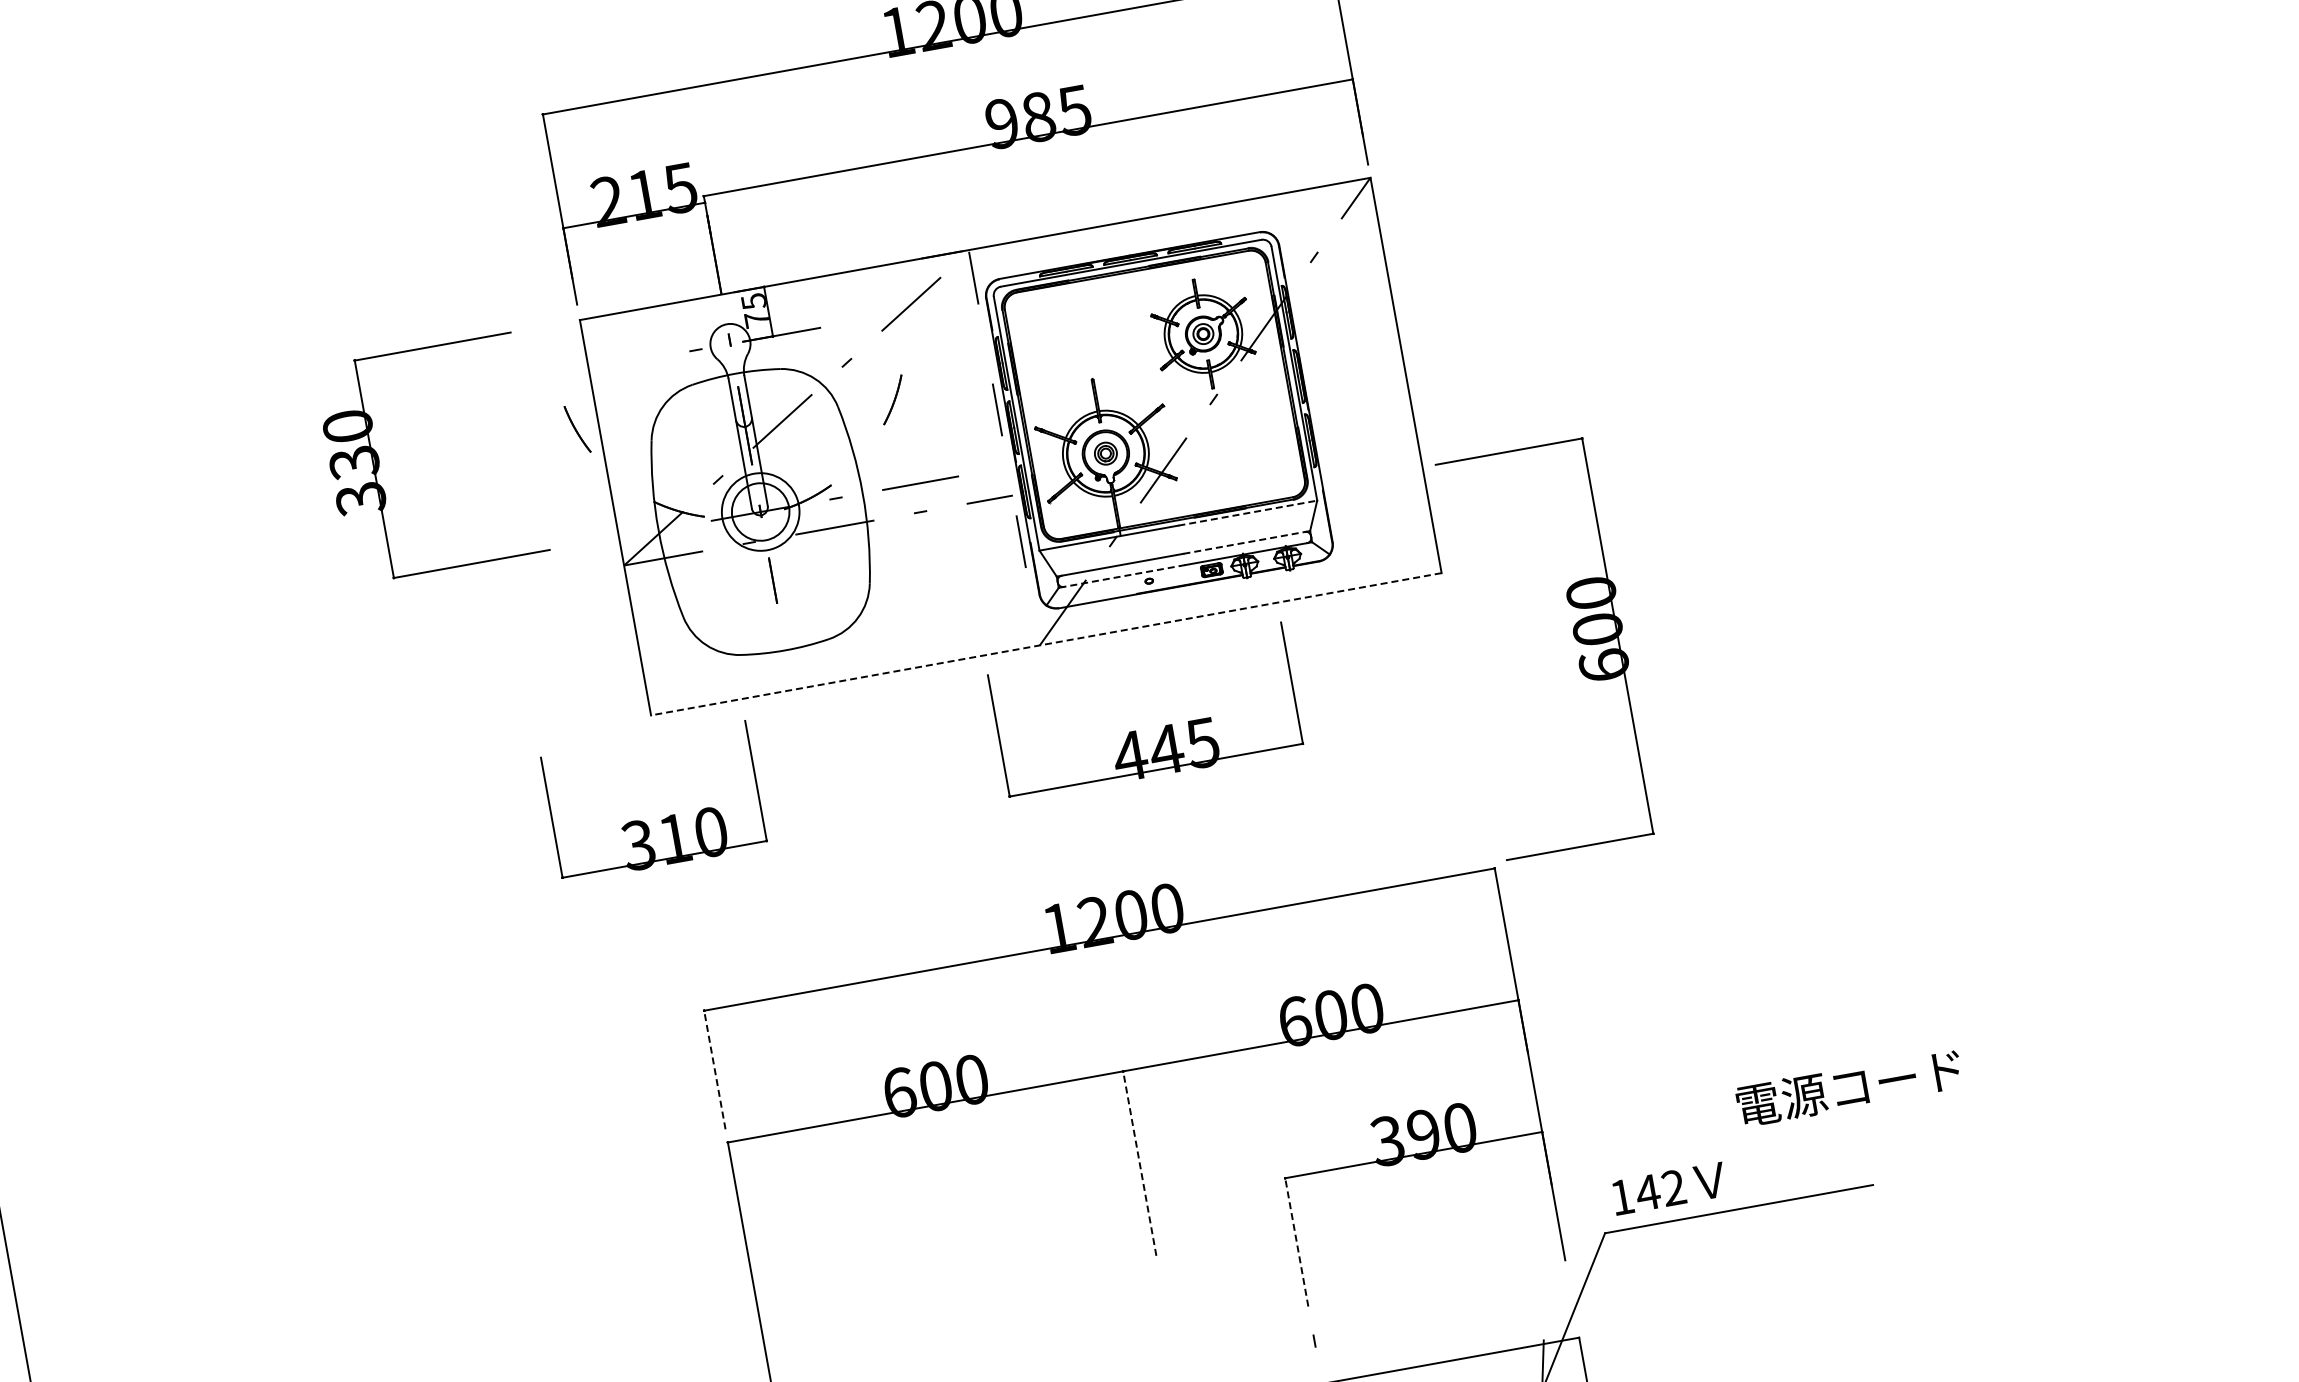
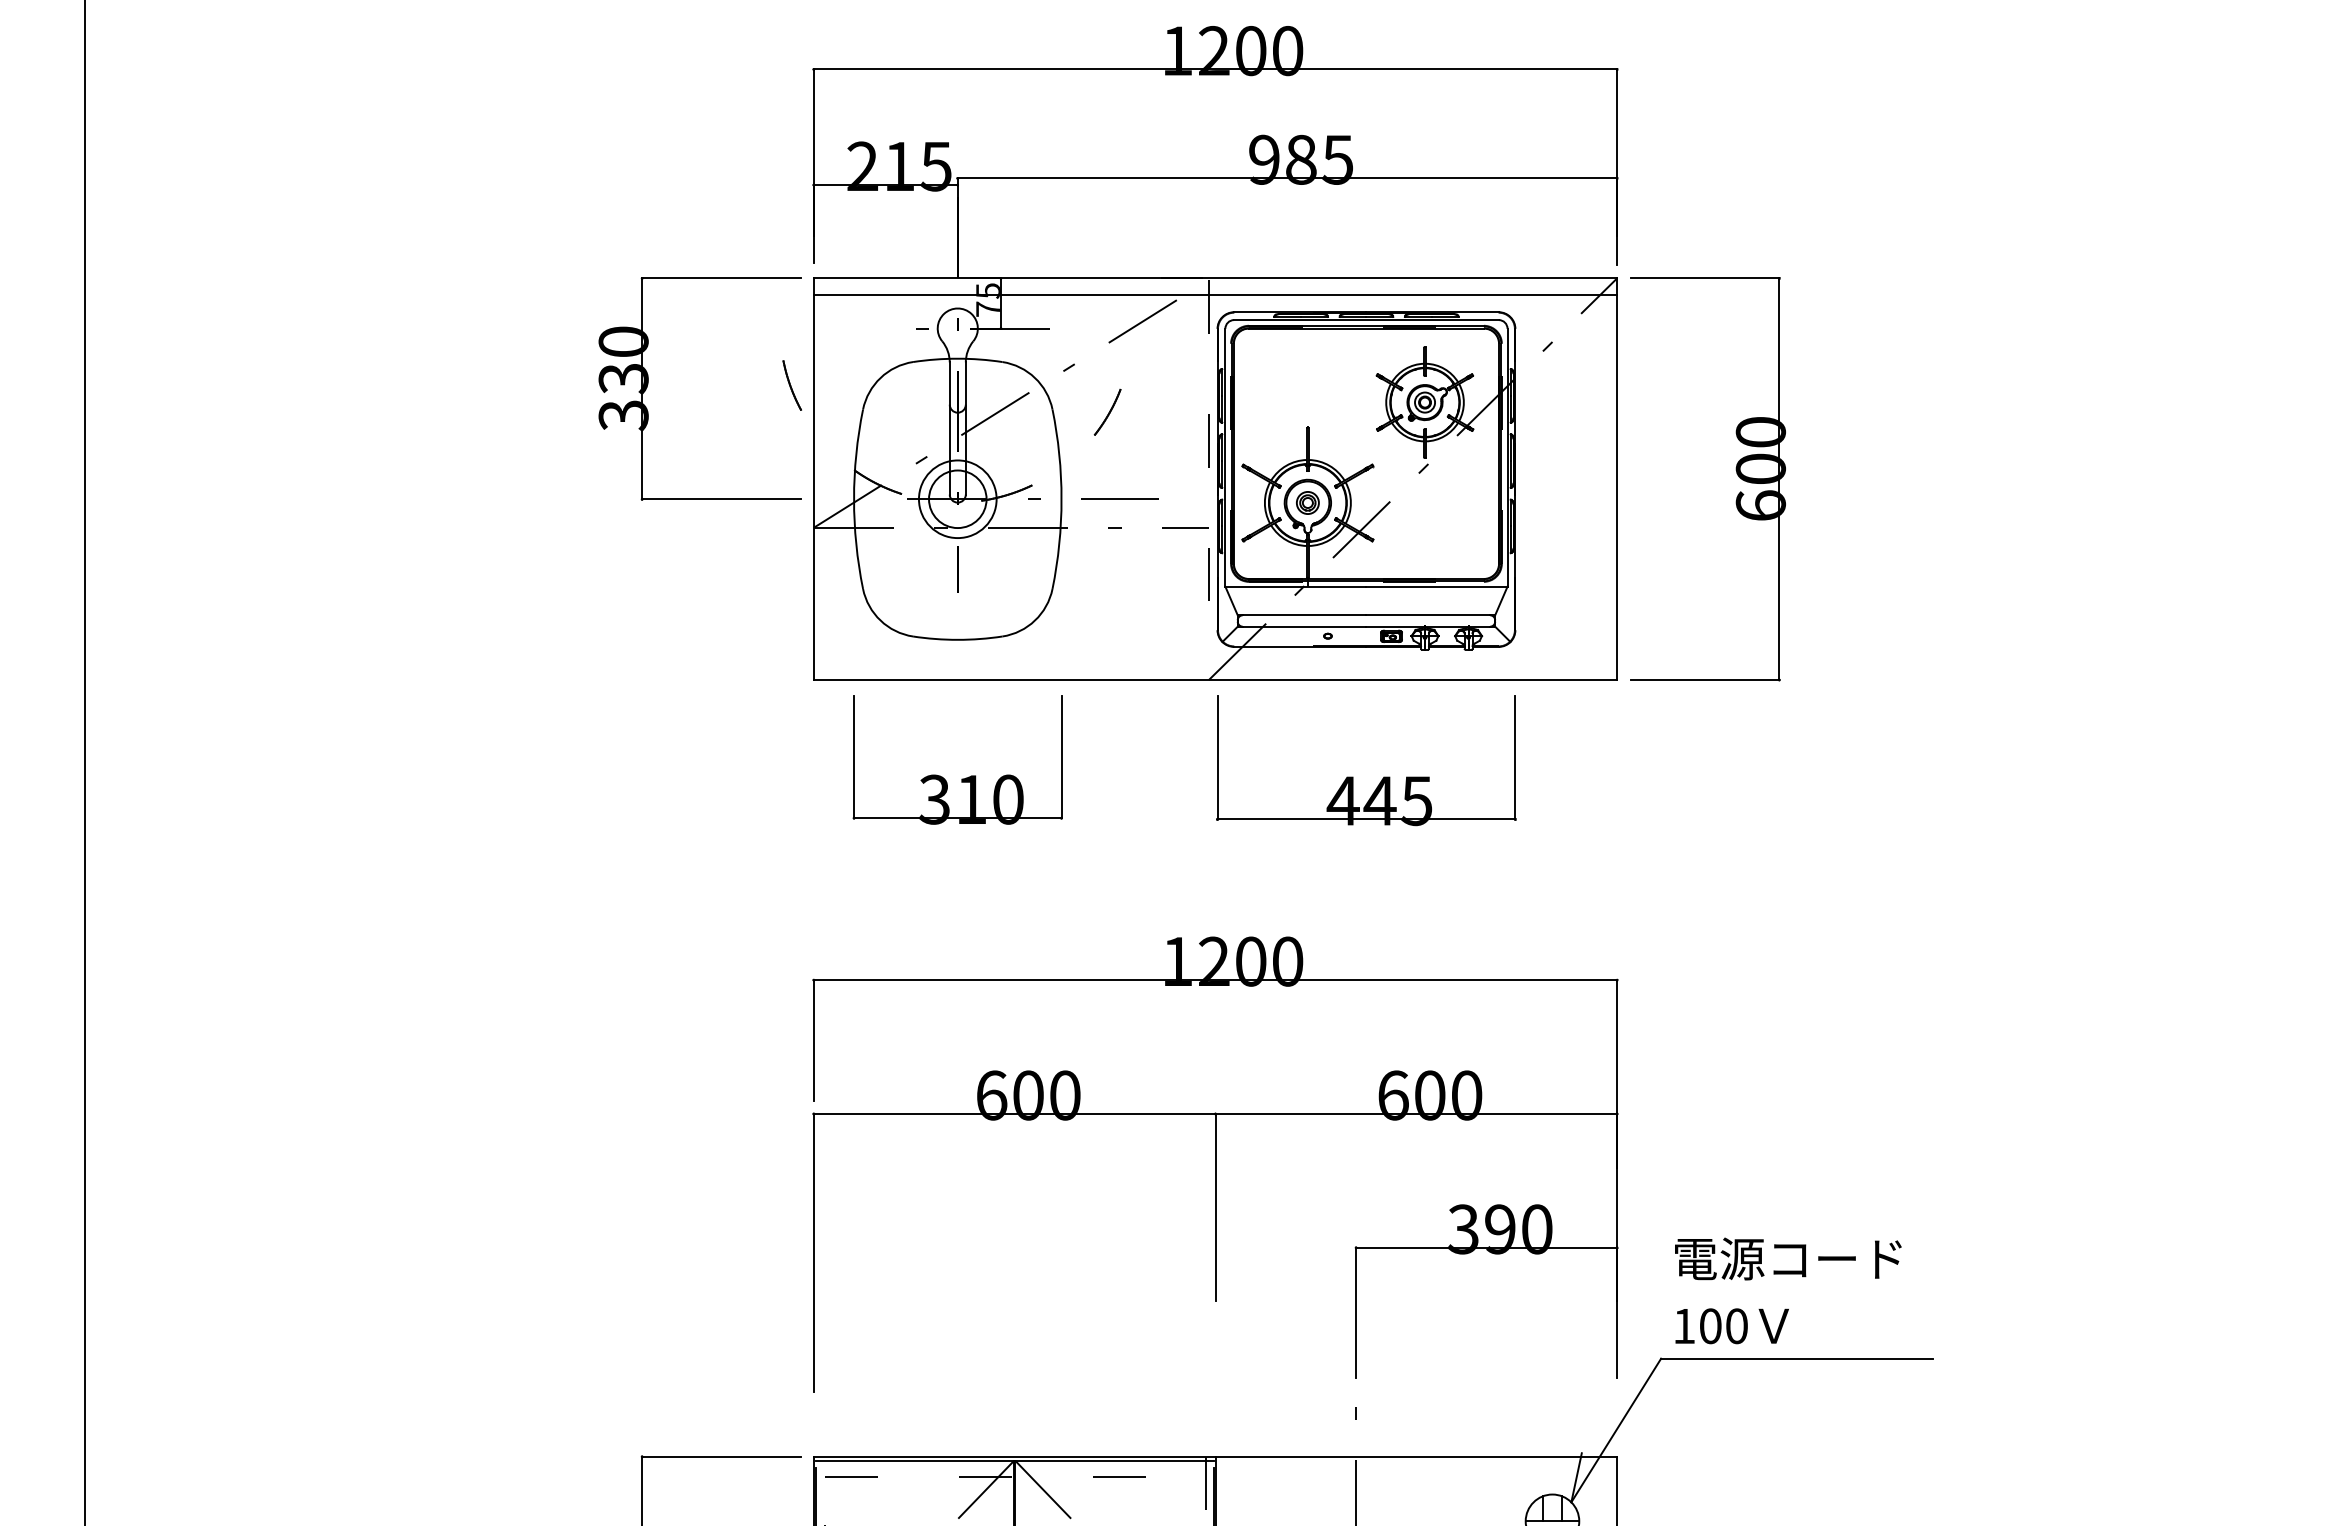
line: (978, 265) -> (1215, 295), added
part: (379, 463) -> (648, 384), moved
line: (1248, 512) -> (1437, 586), dashed -> solid
line: (1244, 543) -> (1428, 615), dashed -> solid
line: (1124, 575) -> (1304, 626), dashed -> solid
part: (1573, 635) -> (1735, 470), moved
line: (1046, 644) -> (1215, 680), dashed -> solid
part: (1135, 730) -> (1353, 776), moved
part: (662, 819) -> (962, 778), moved
line: (714, 1069) -> (813, 1039), dashed -> solid
text: (1849, 1087) -> (1788, 1258), moved
line: (1139, 1163) -> (1215, 1207), dashed -> solid
text: (1659, 1190) -> (1722, 1326), 142 -> 100
line: (1297, 1241) -> (1356, 1312), dashed -> solid

